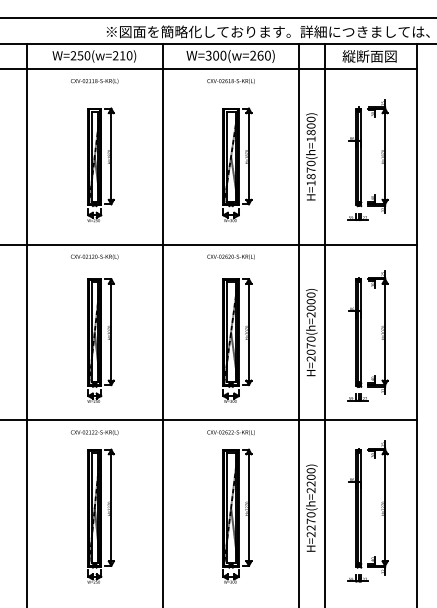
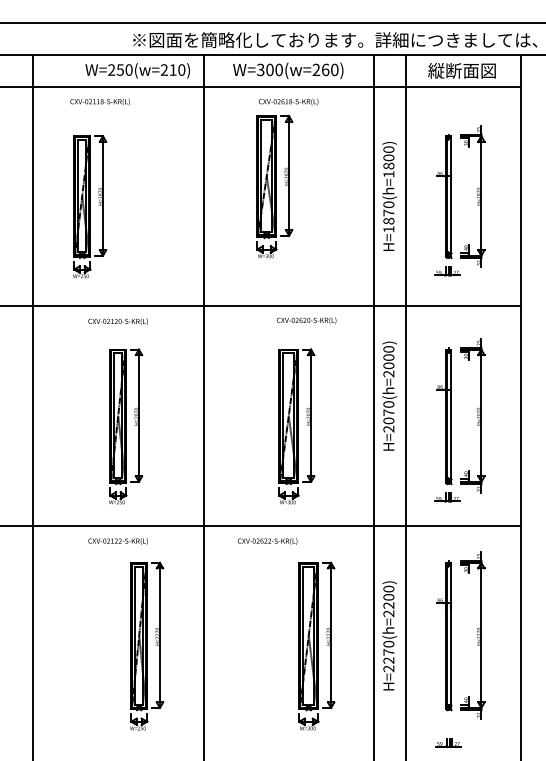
text: (94, 56) -> (137, 70), moved
text: (94, 80) -> (99, 101), moved
part: (101, 164) -> (90, 206), moved
part: (237, 164) -> (274, 186), moved
text: (230, 256) -> (306, 320), moved
text: (311, 331) -> (389, 395), moved
text: (230, 432) -> (267, 541), moved
part: (101, 515) -> (147, 645), moved
part: (237, 515) -> (316, 645), moved
part: (358, 578) -> (448, 742), moved

